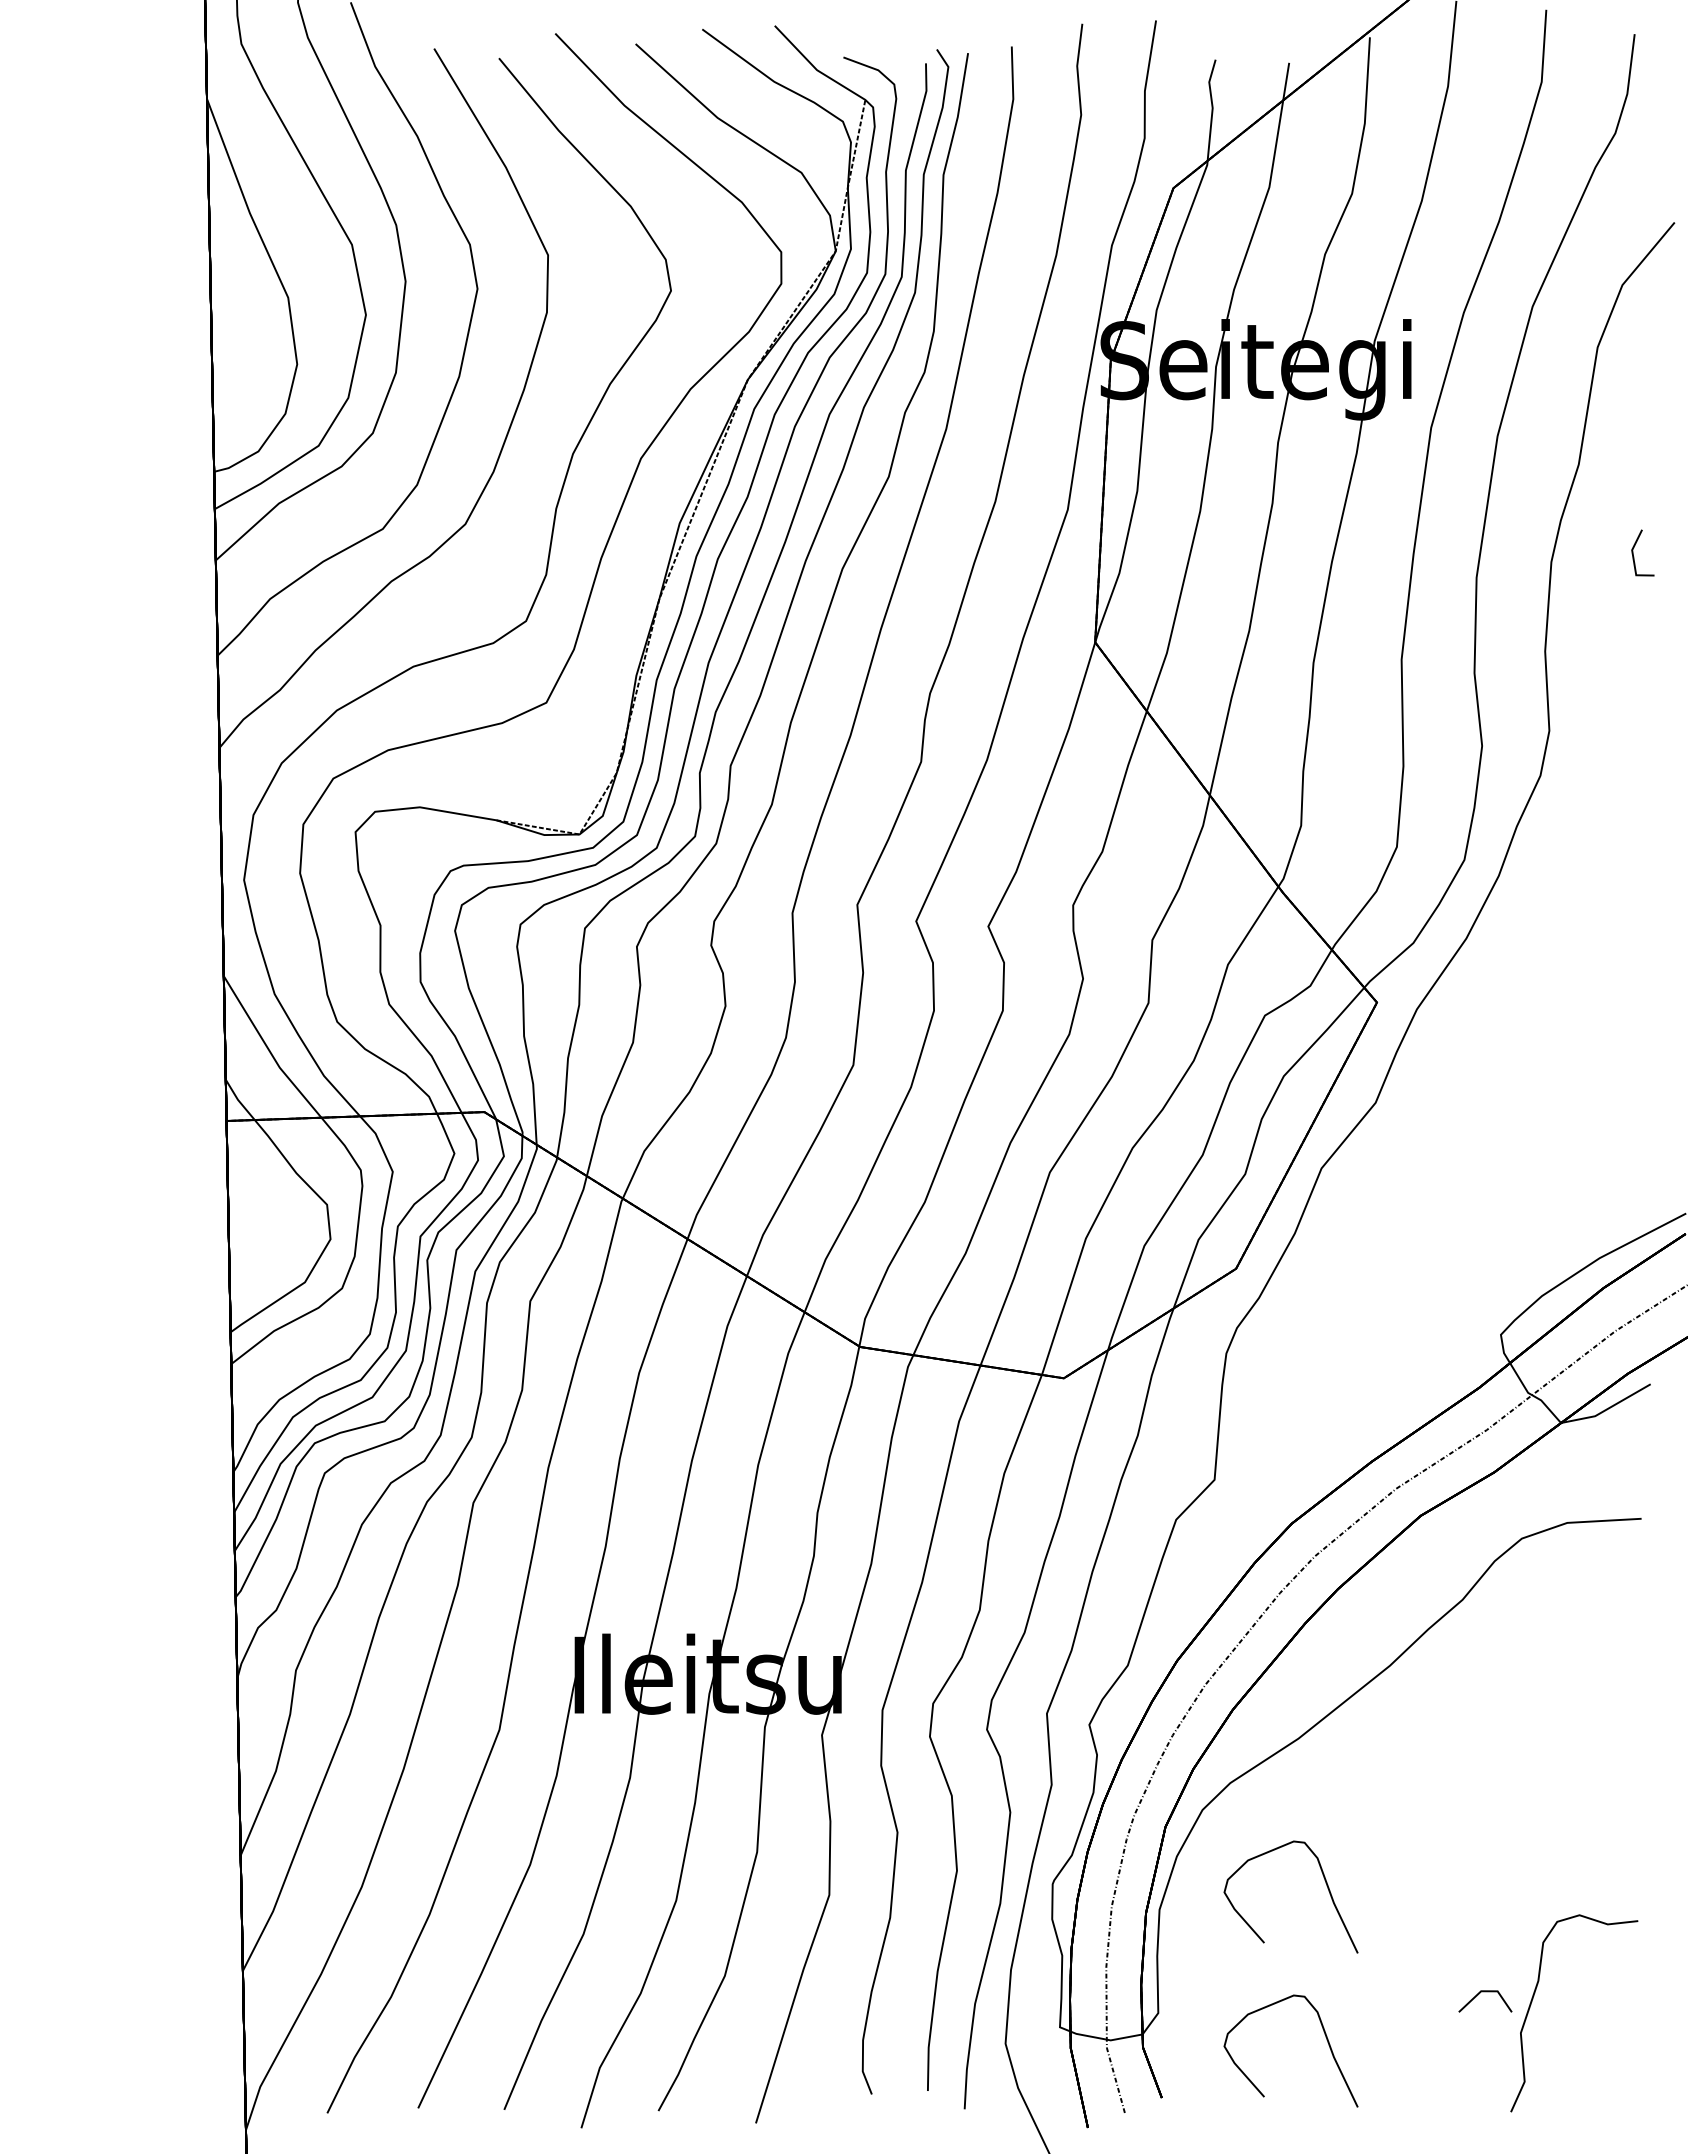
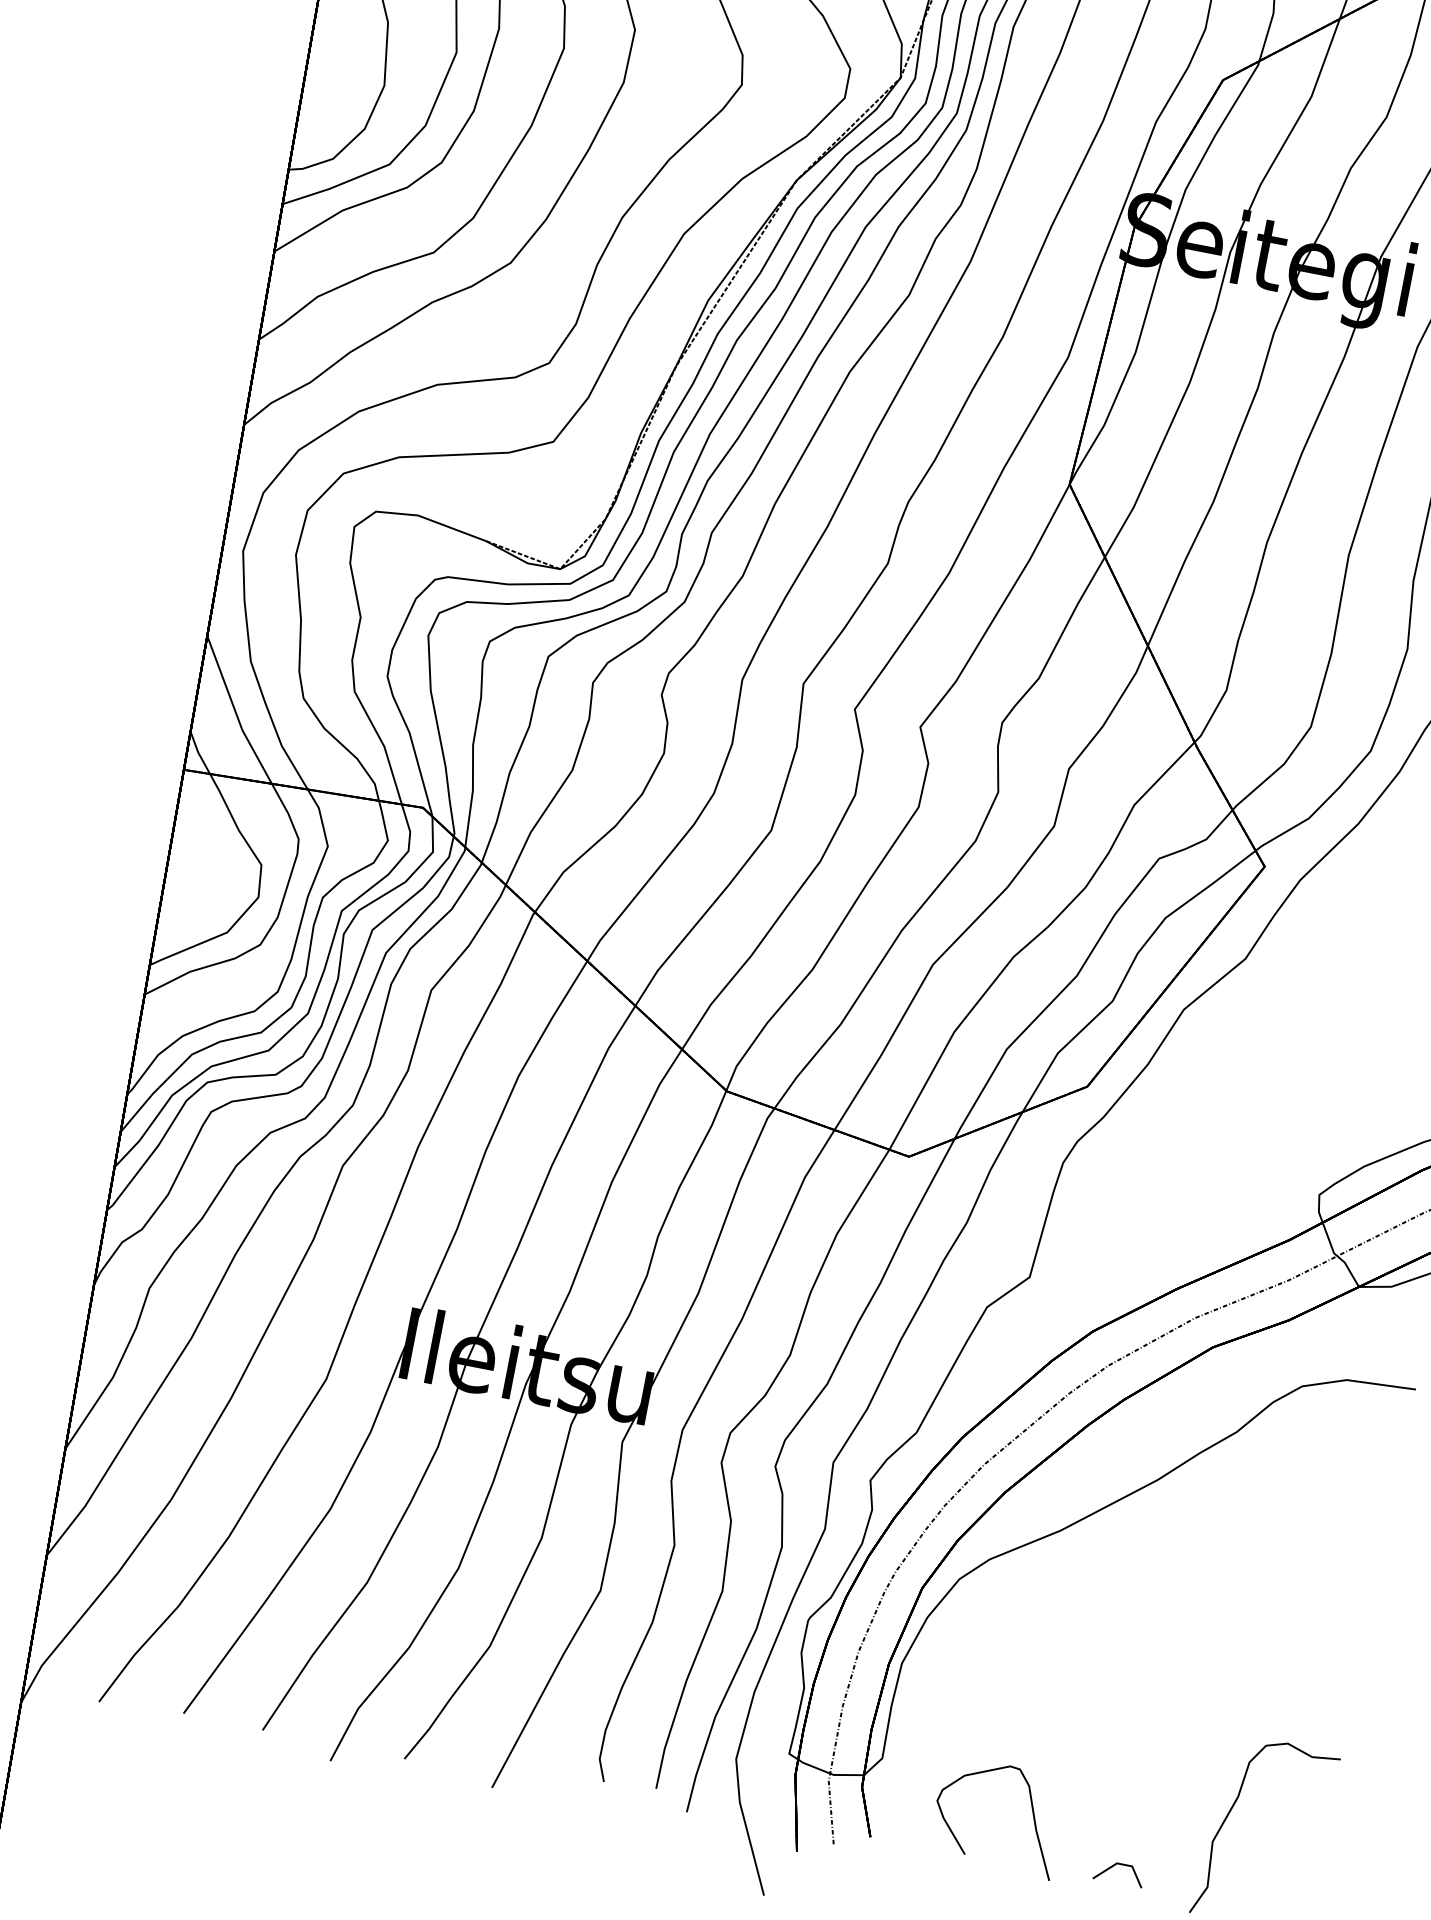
curve: (1325, 1883) -> (1059, 1668), removed
line: (1485, 1992) -> (1120, 1865), moved

